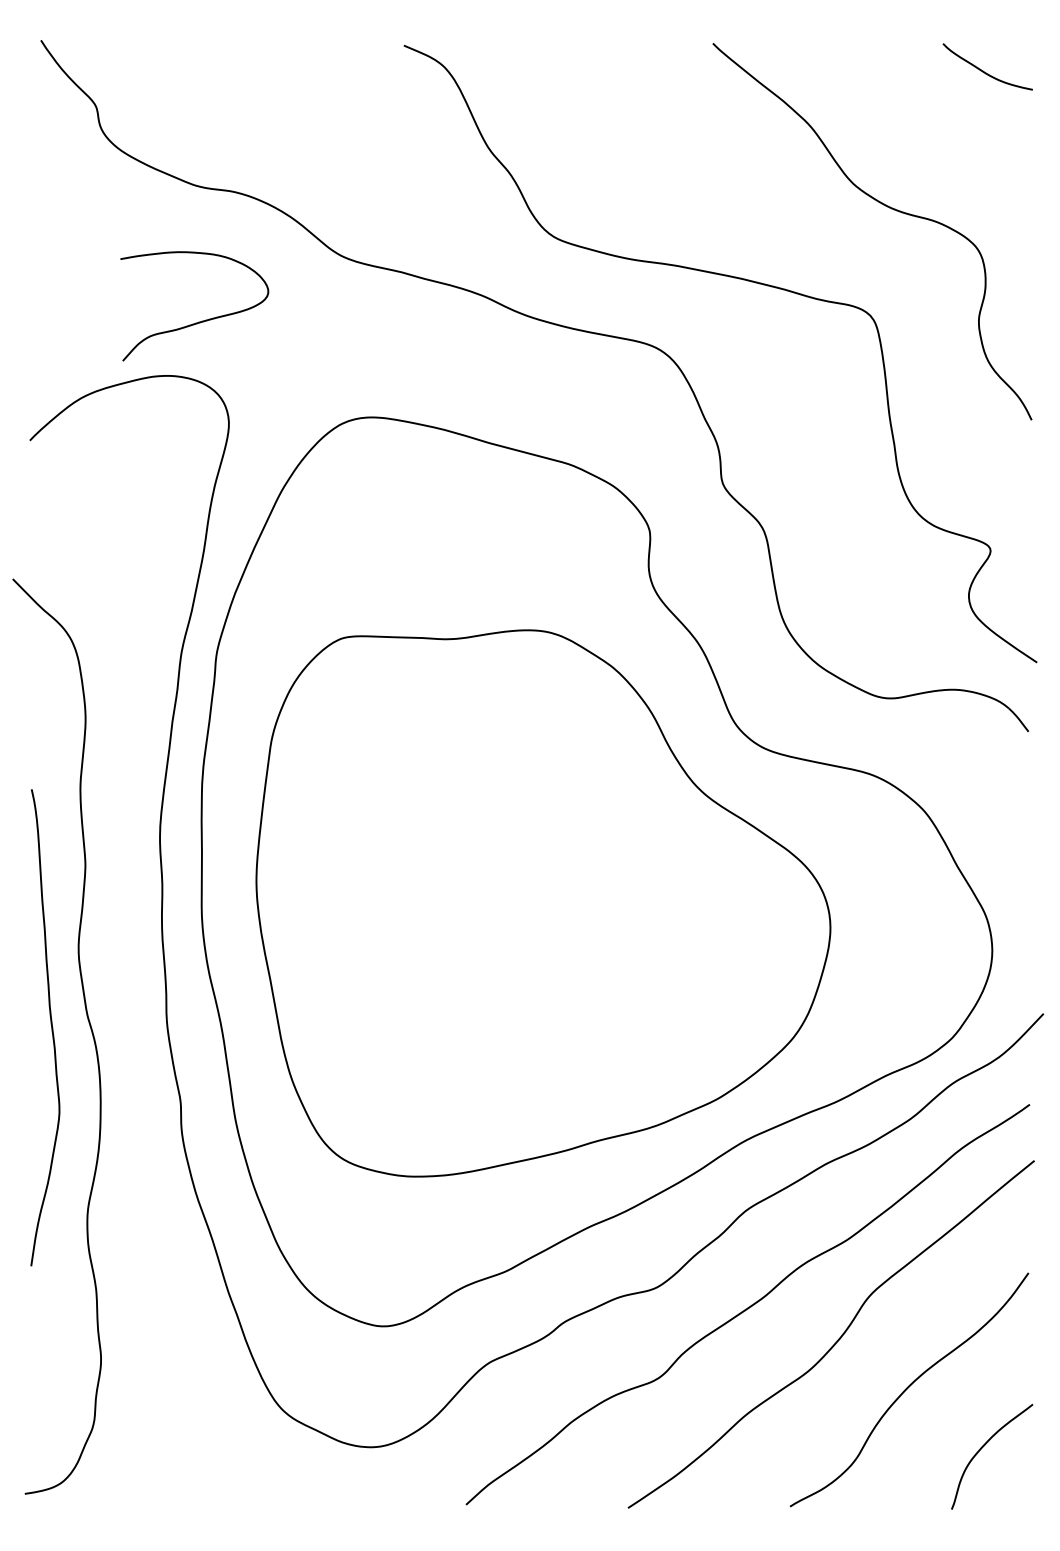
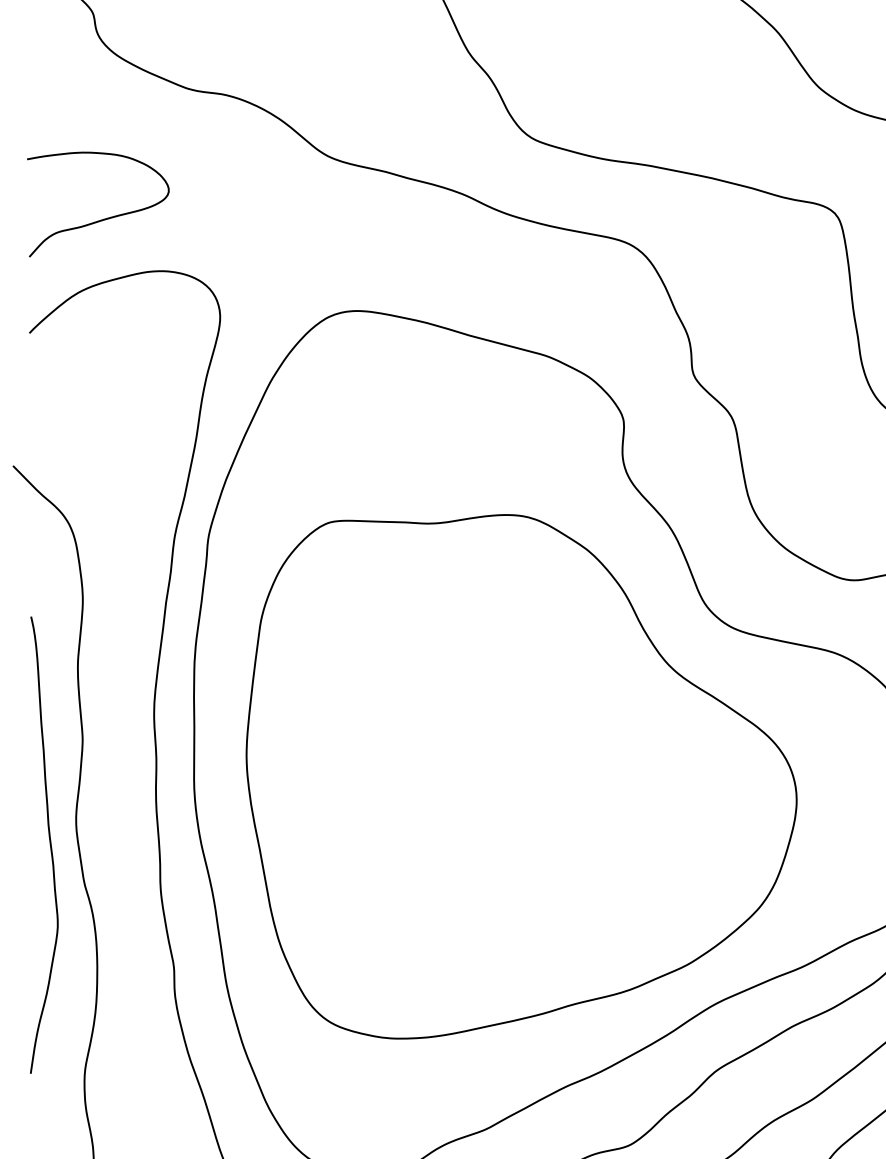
curve: (198, 321) -> (101, 219), moved
curve: (50, 1024) -> (49, 842), moved

